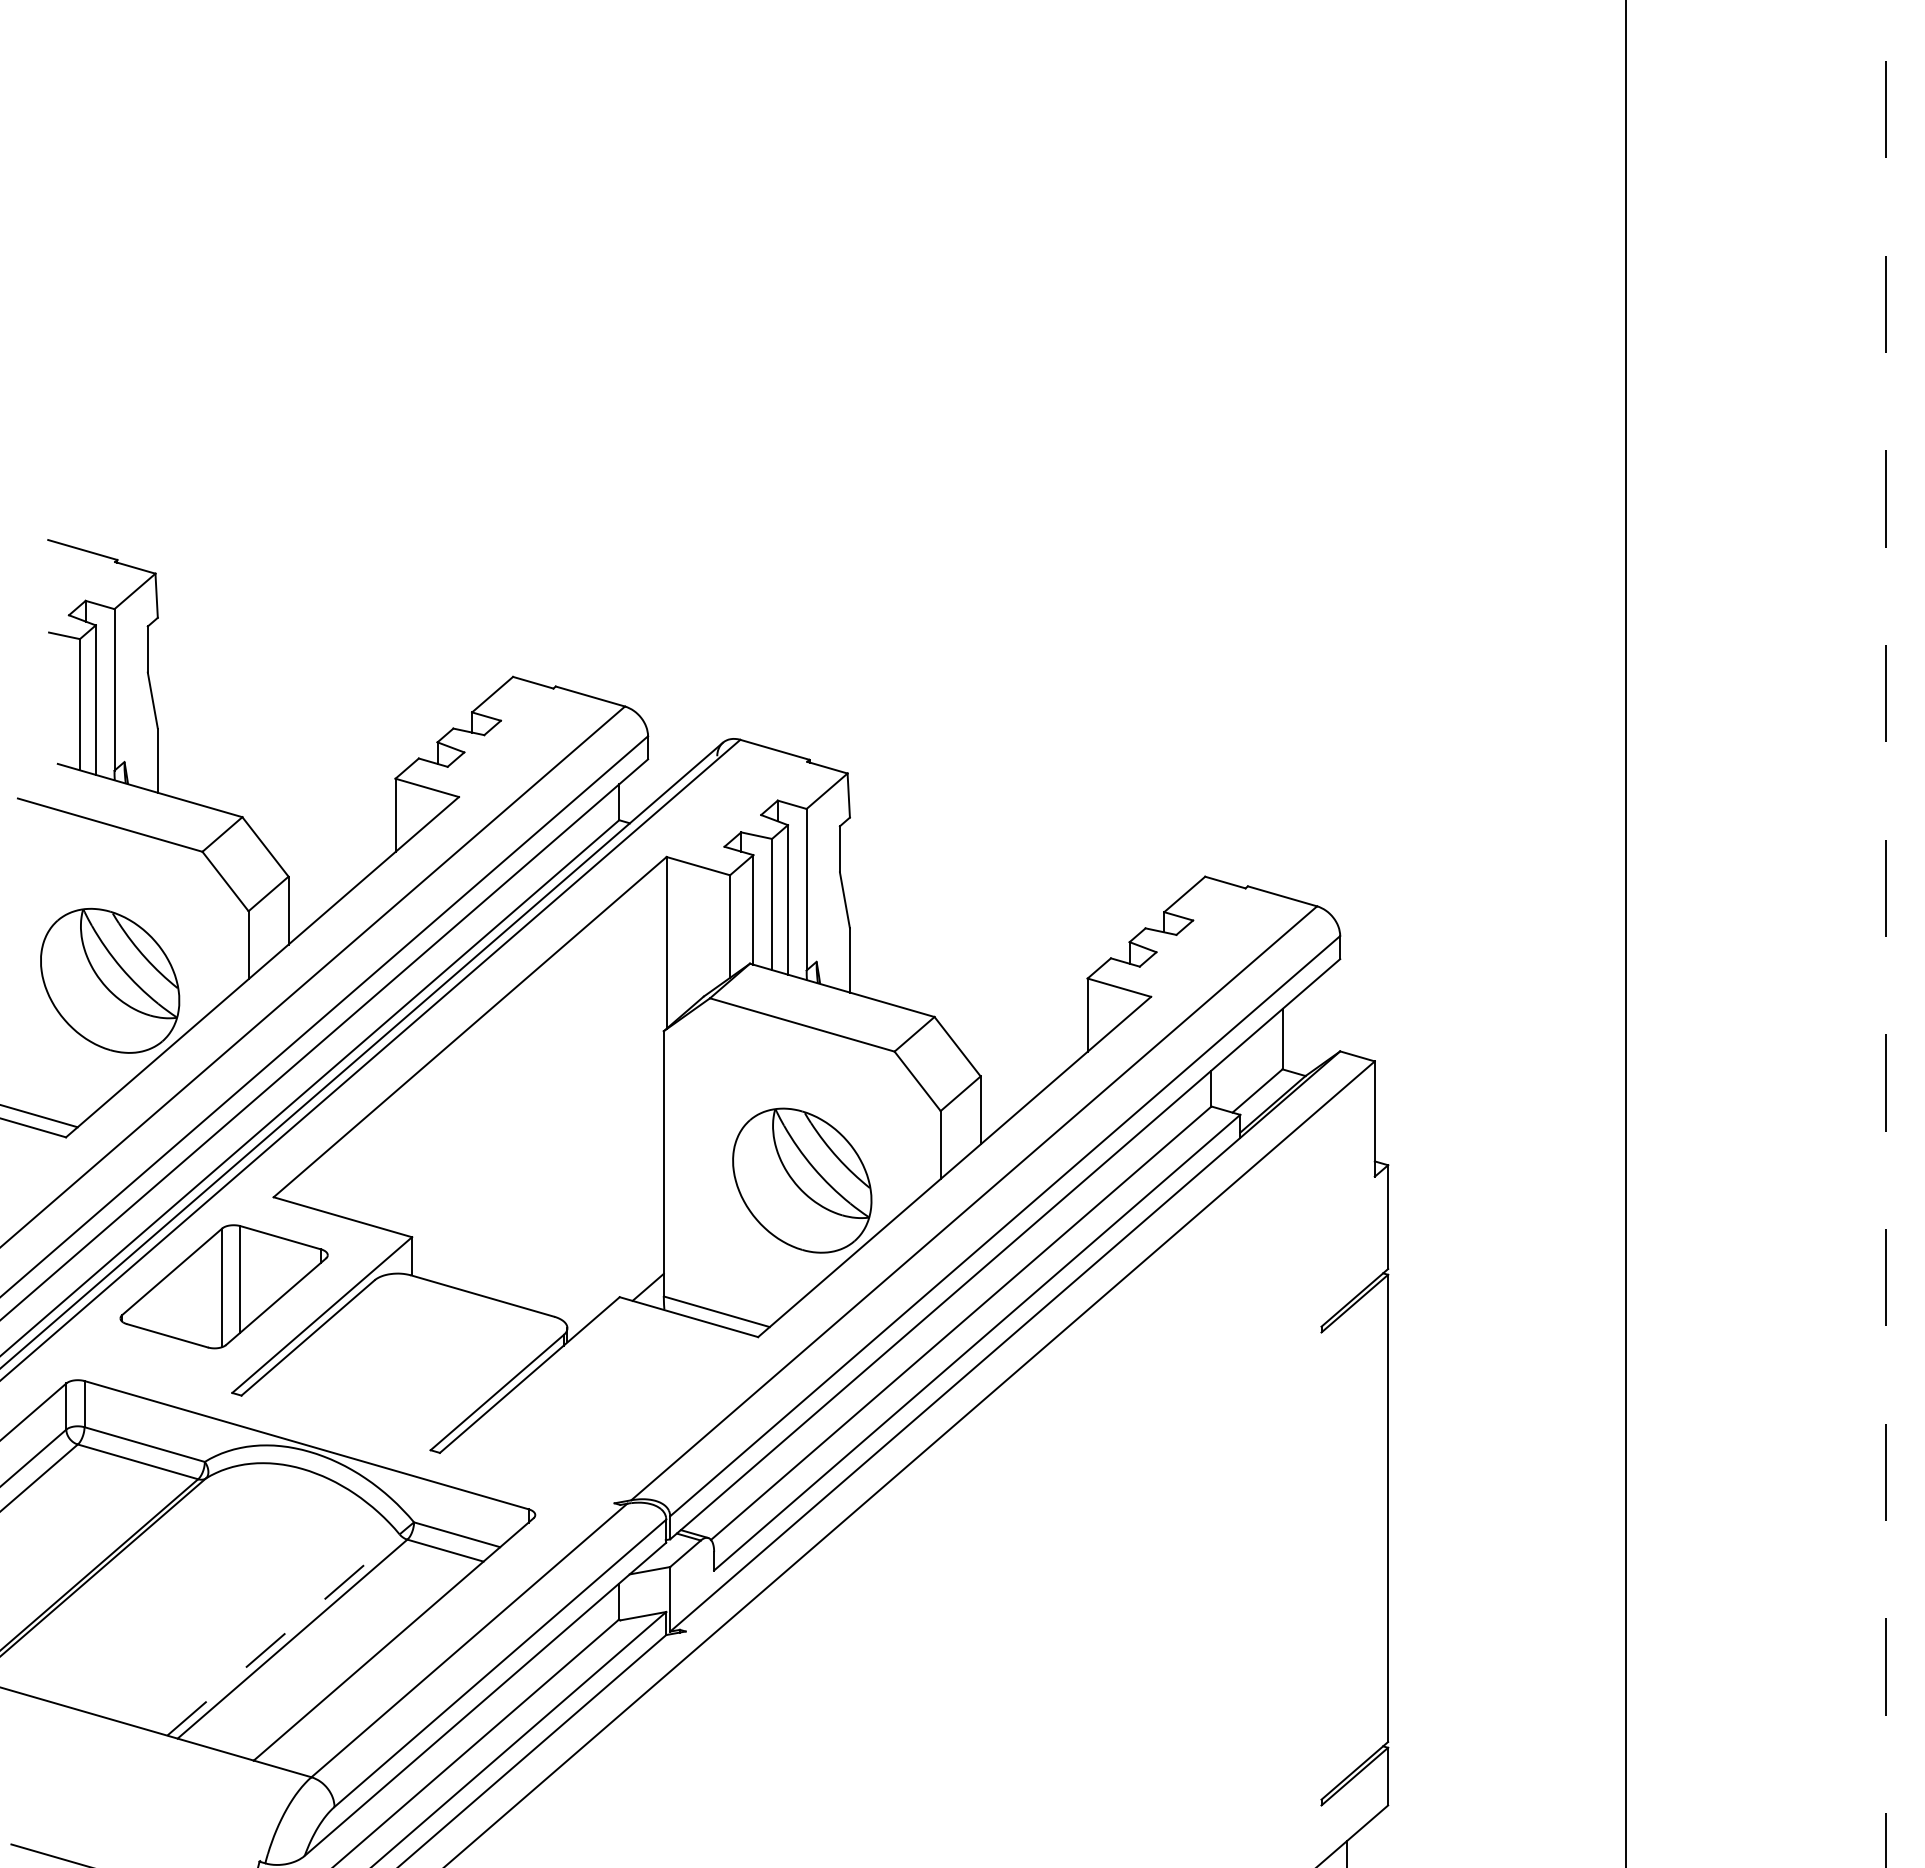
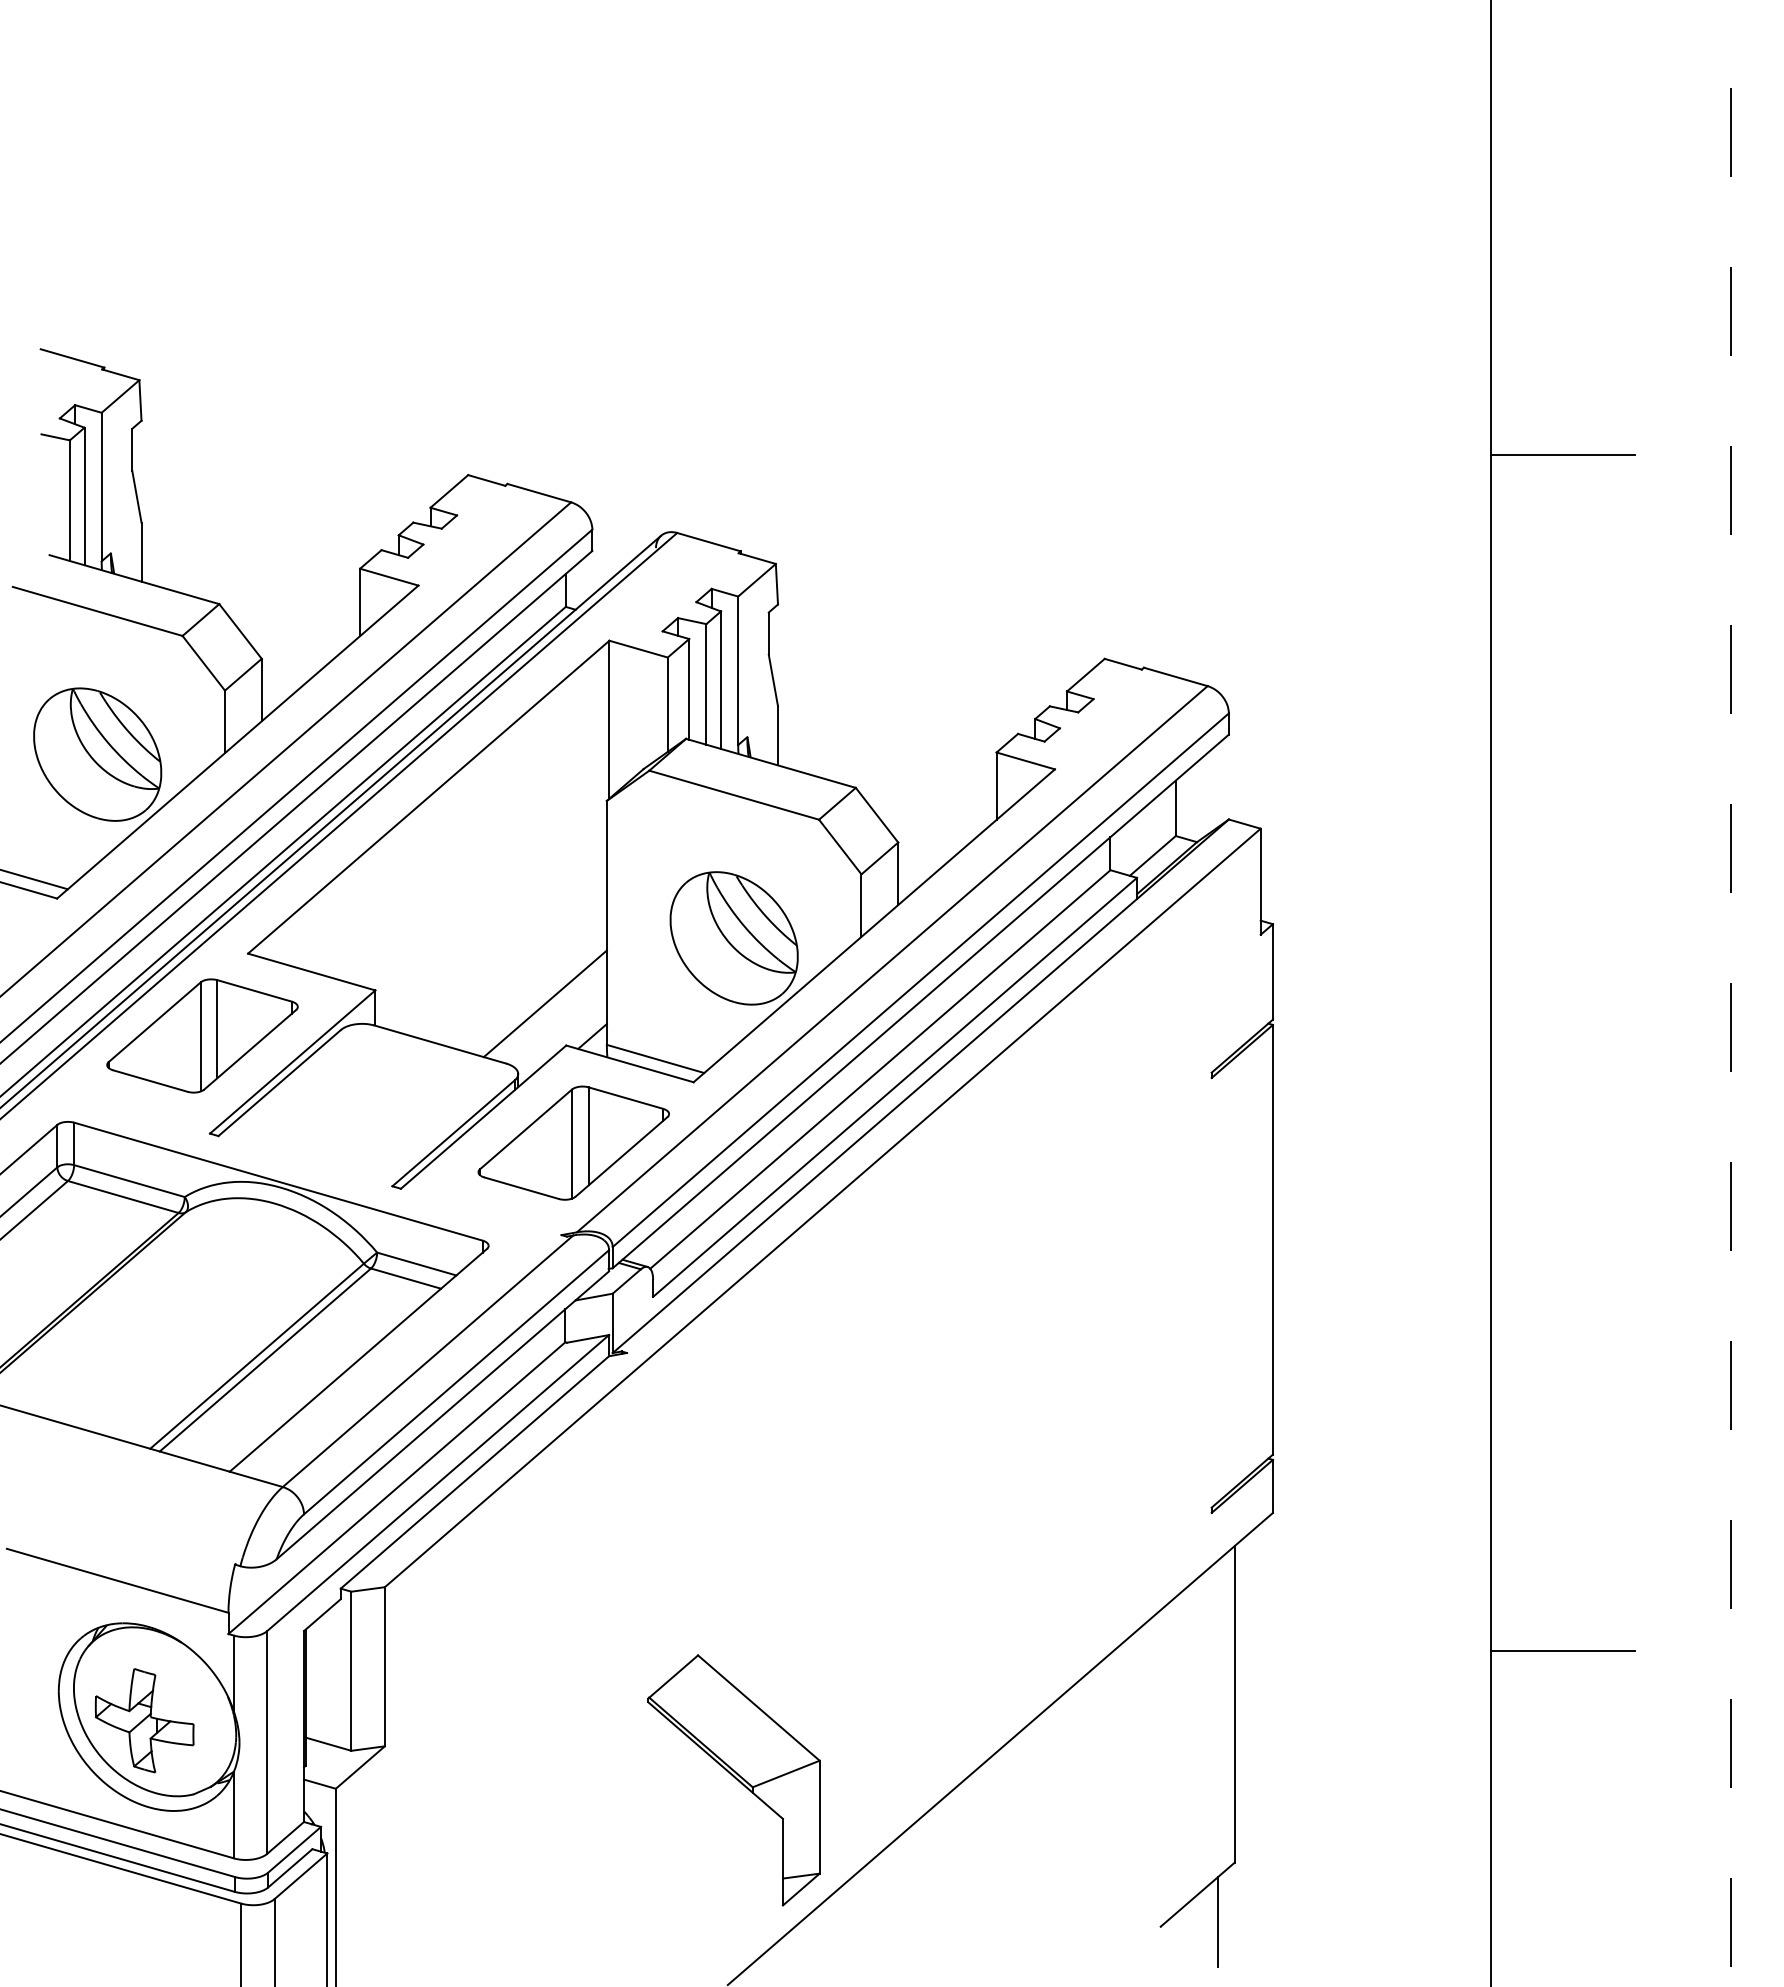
line: (1702, 654) -> (1562, 454), added
line: (596, 1251) -> (544, 1003), added
part: (627, 1402) -> (573, 1142), added
line: (283, 1634) -> (257, 1355), dashed -> solid

